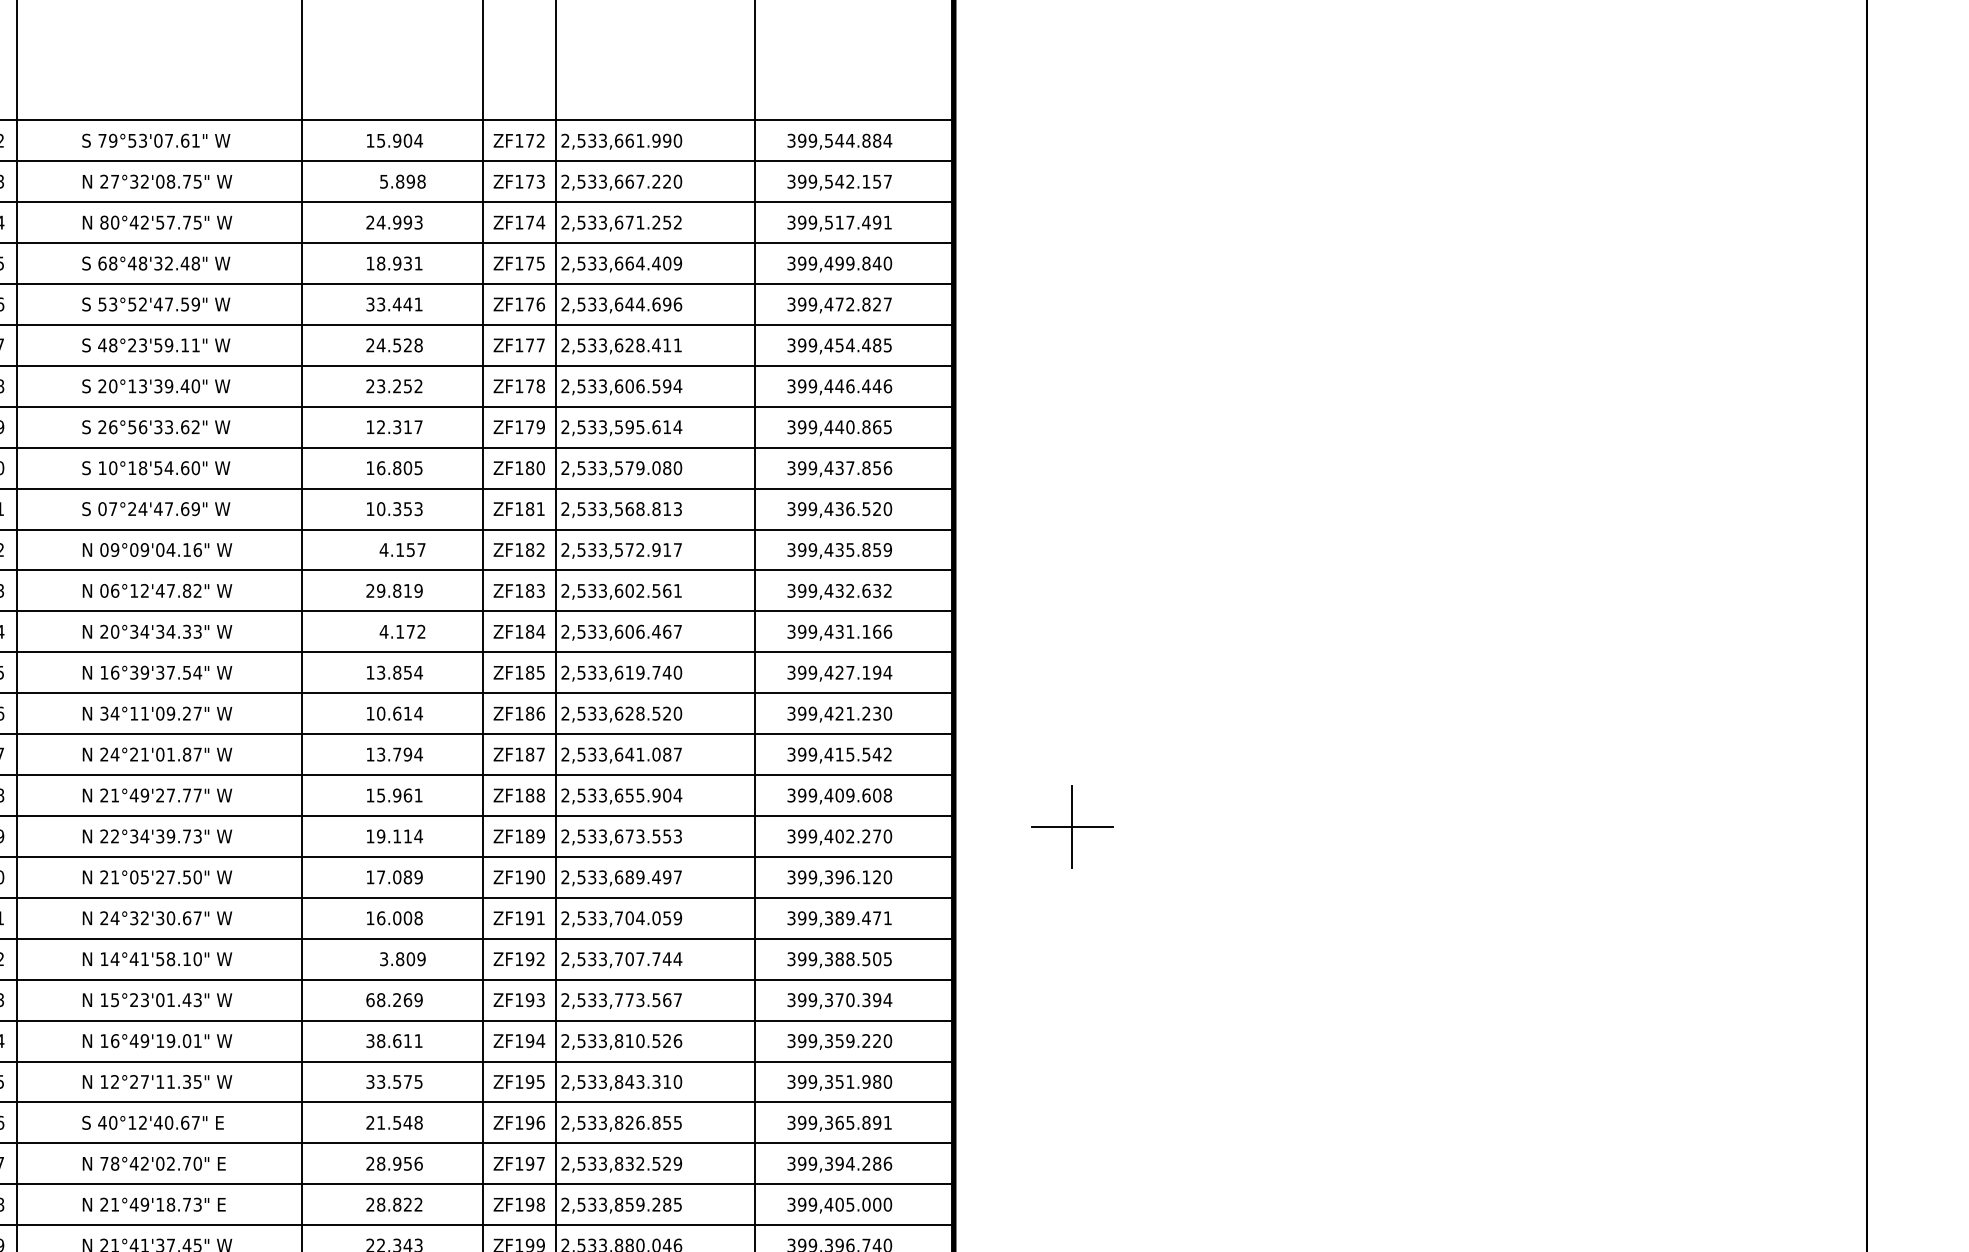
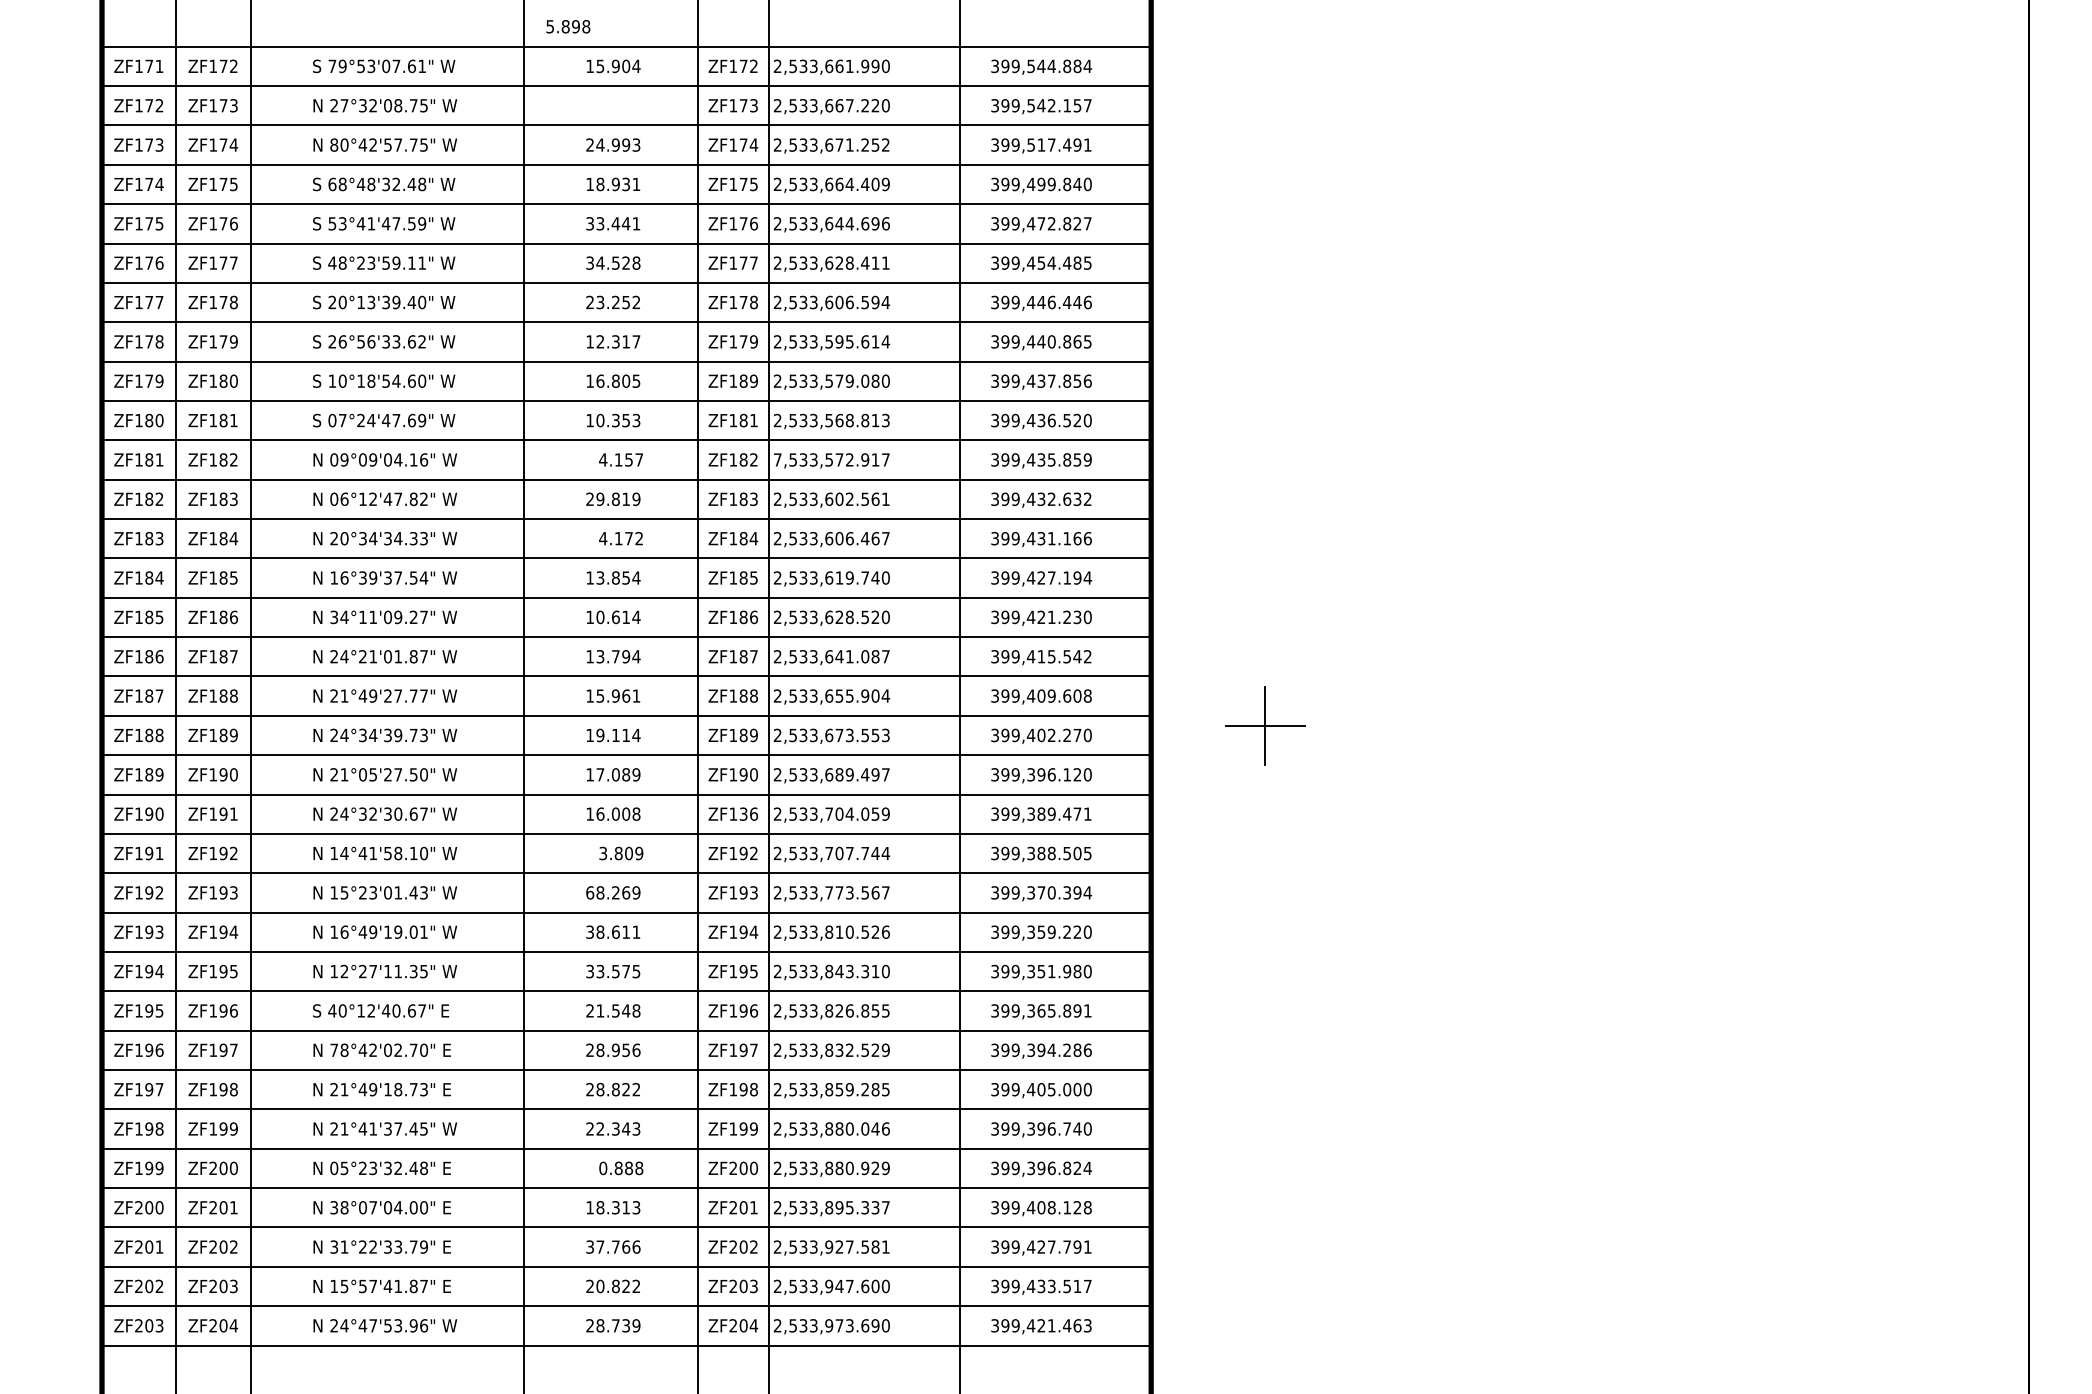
text: (403, 181) -> (568, 26), moved
text: (136, 304) -> (365, 223), 53°52'47.59" -> 53°41'47.59"
text: (369, 345) -> (589, 263), 24.528 -> 34.528
text: (540, 467) -> (753, 380), ZF180 -> ZF189
text: (565, 549) -> (777, 459), 2,533,572.917 -> 7,533,572.917
text: (115, 835) -> (344, 734), 22°34'39.73" -> 24°34'39.73"
text: (535, 917) -> (748, 813), ZF191 -> ZF136

